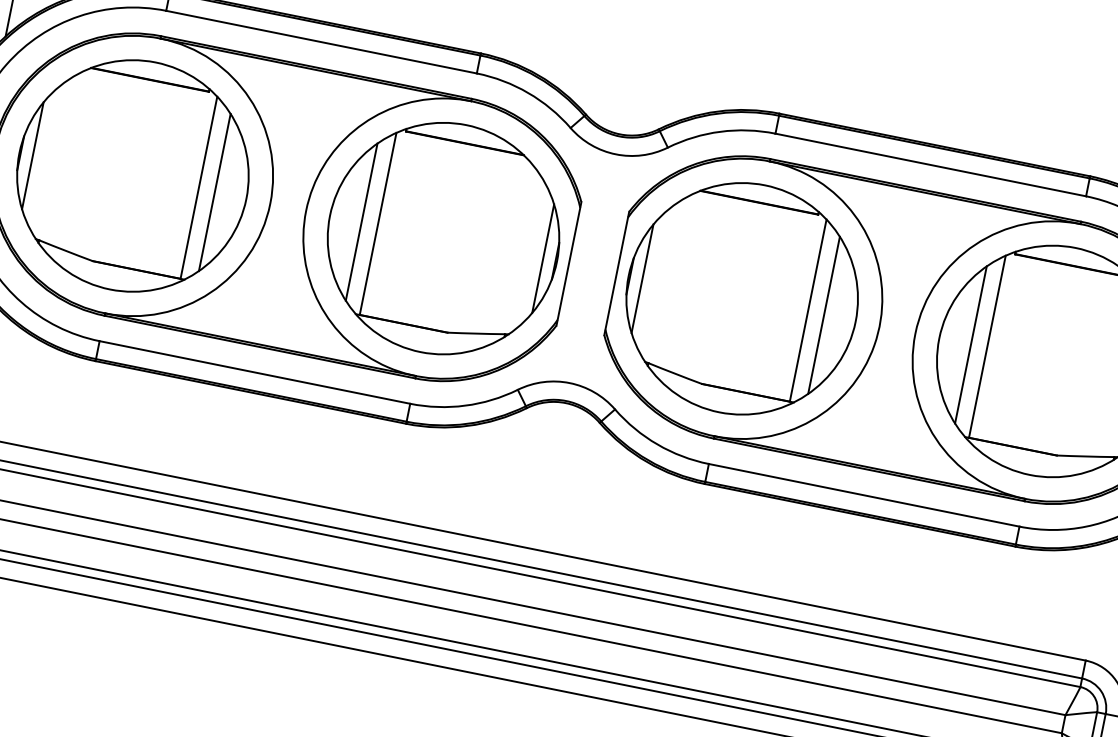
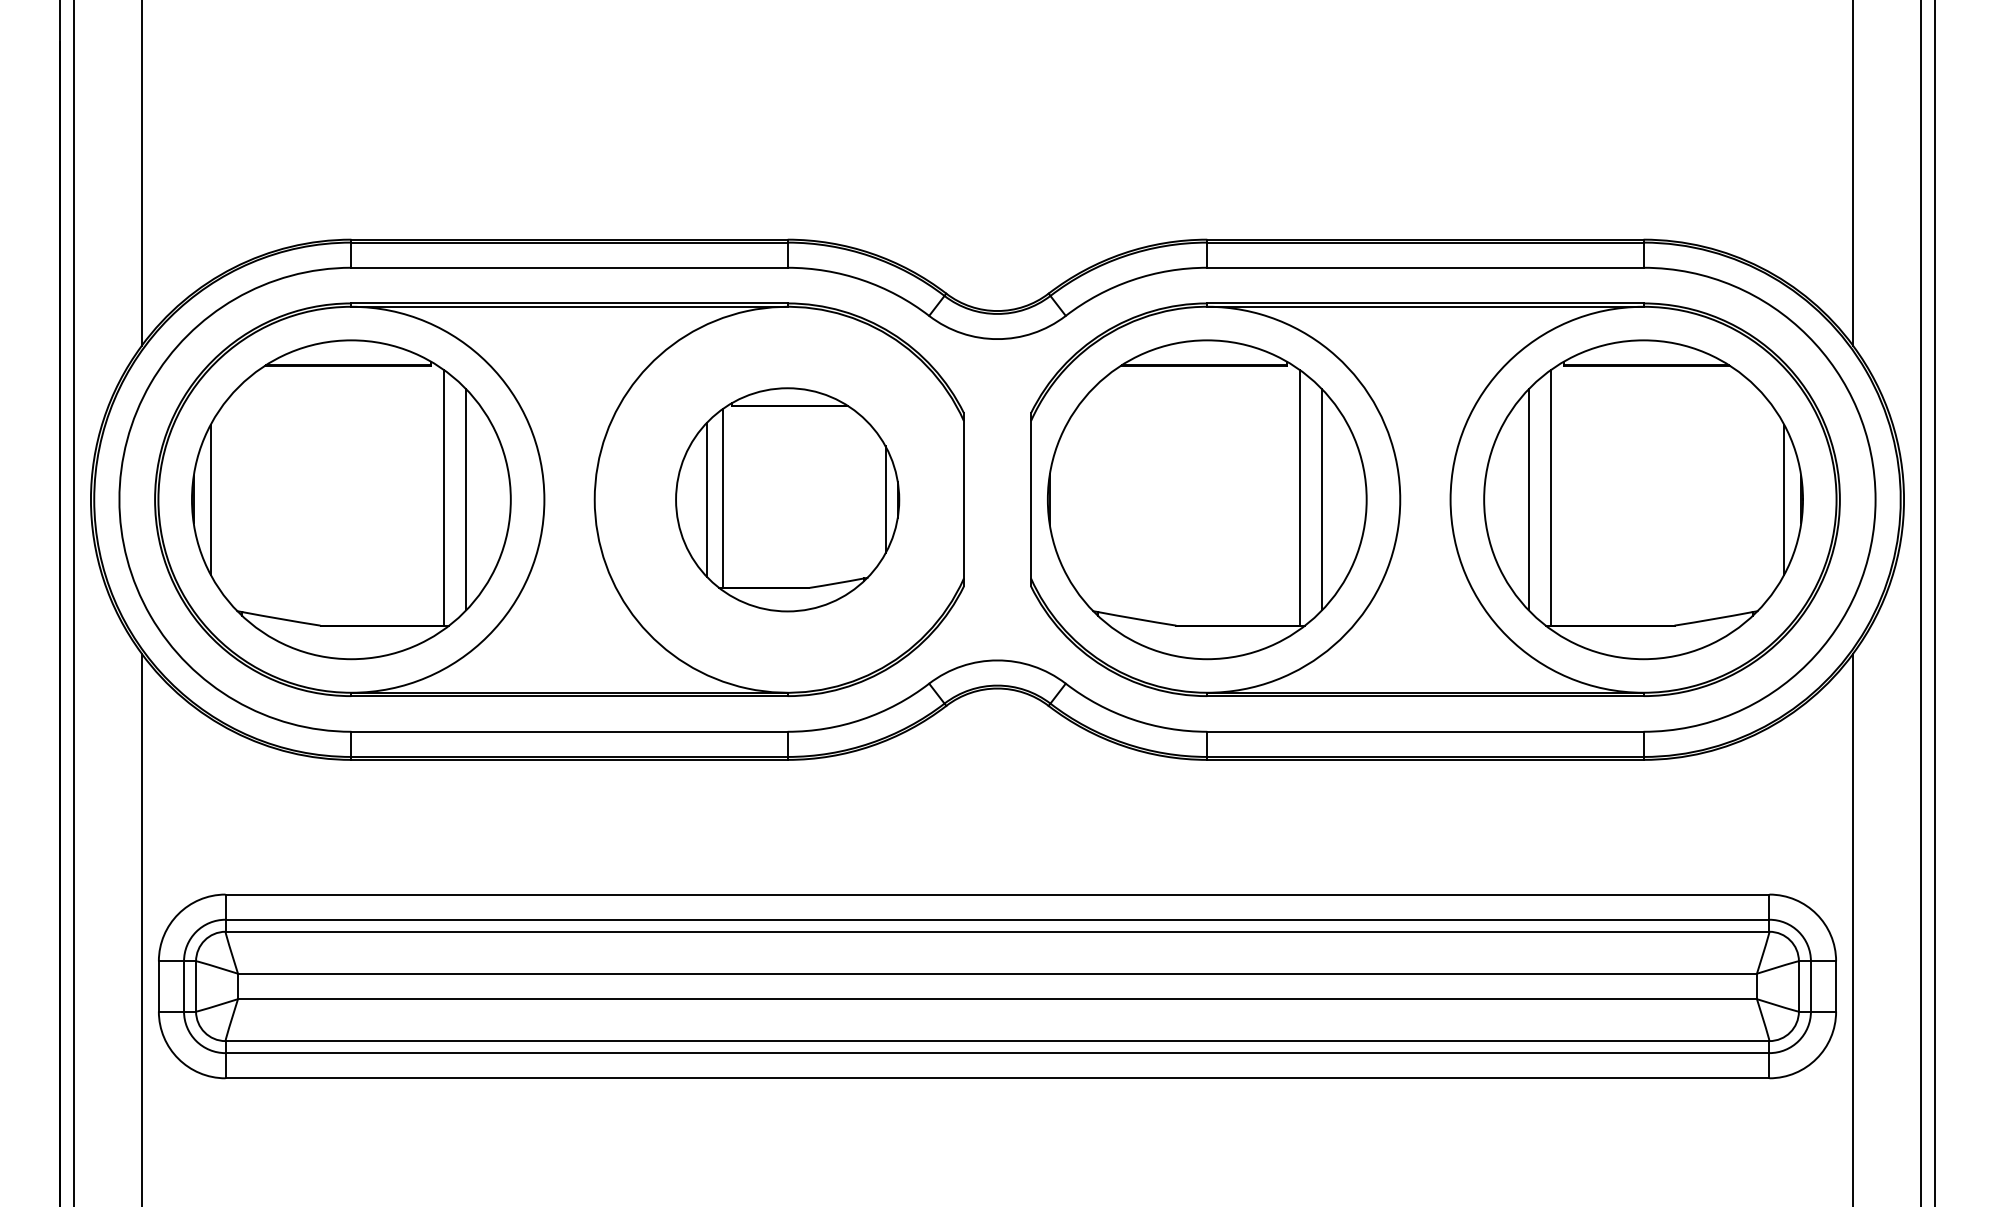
part: (443, 238) -> (787, 499), size x0.7
line: (642, 278) -> (1067, 499), removed

